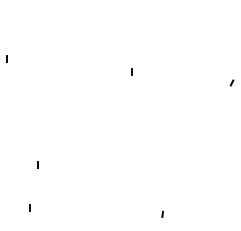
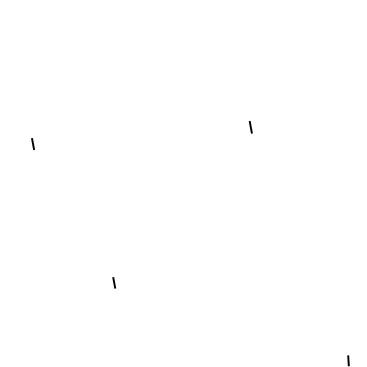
line: (37, 164) -> (112, 282), moved

